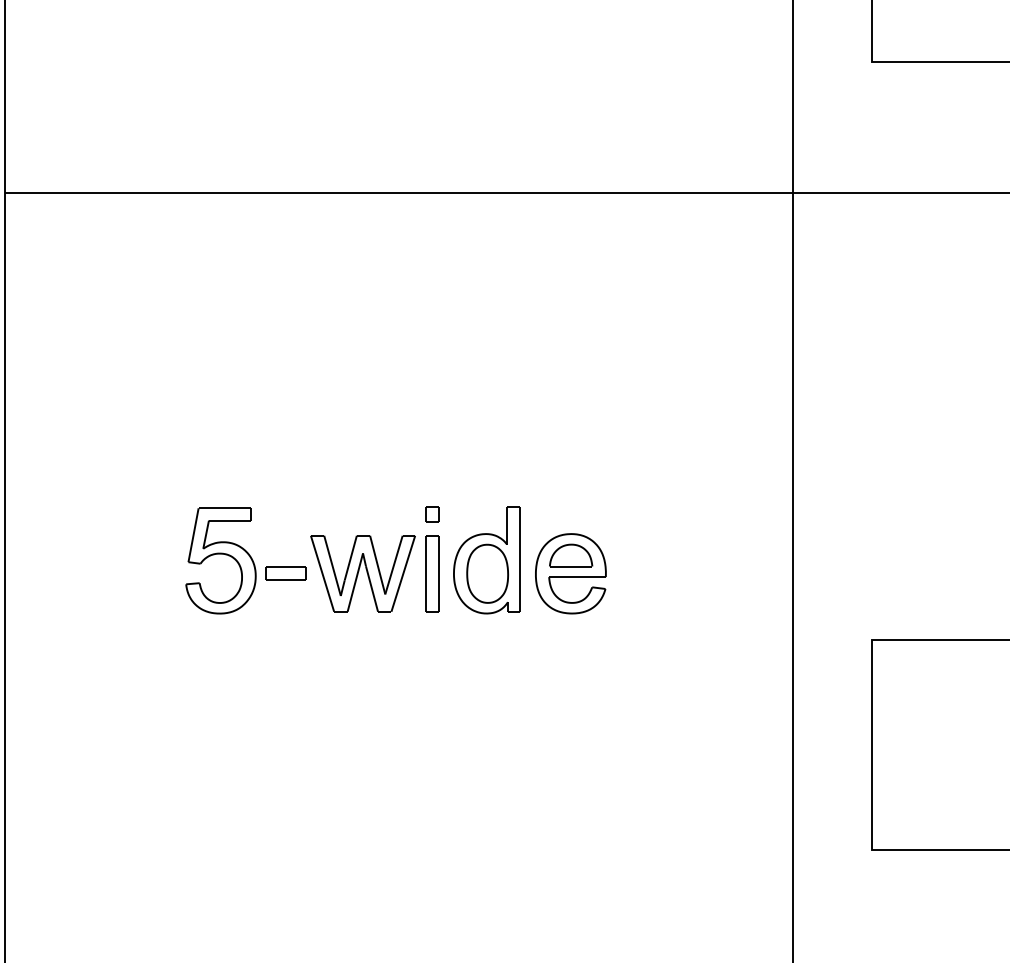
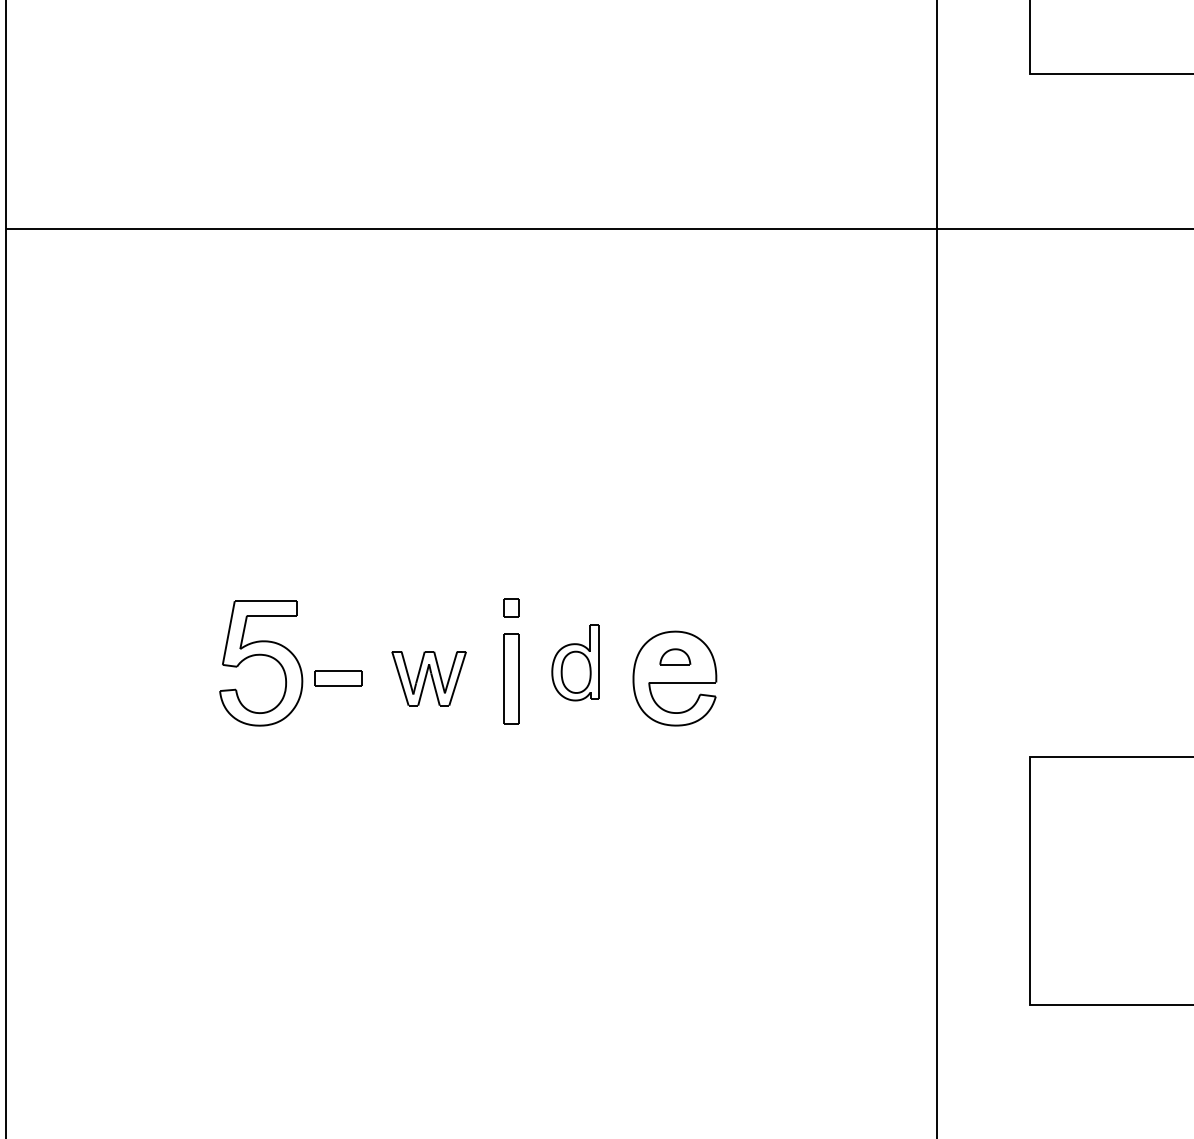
part: (571, 555) -> (675, 656), size x0.6
part: (486, 560) -> (575, 662), size x0.6
part: (362, 573) -> (428, 678), size x0.6

